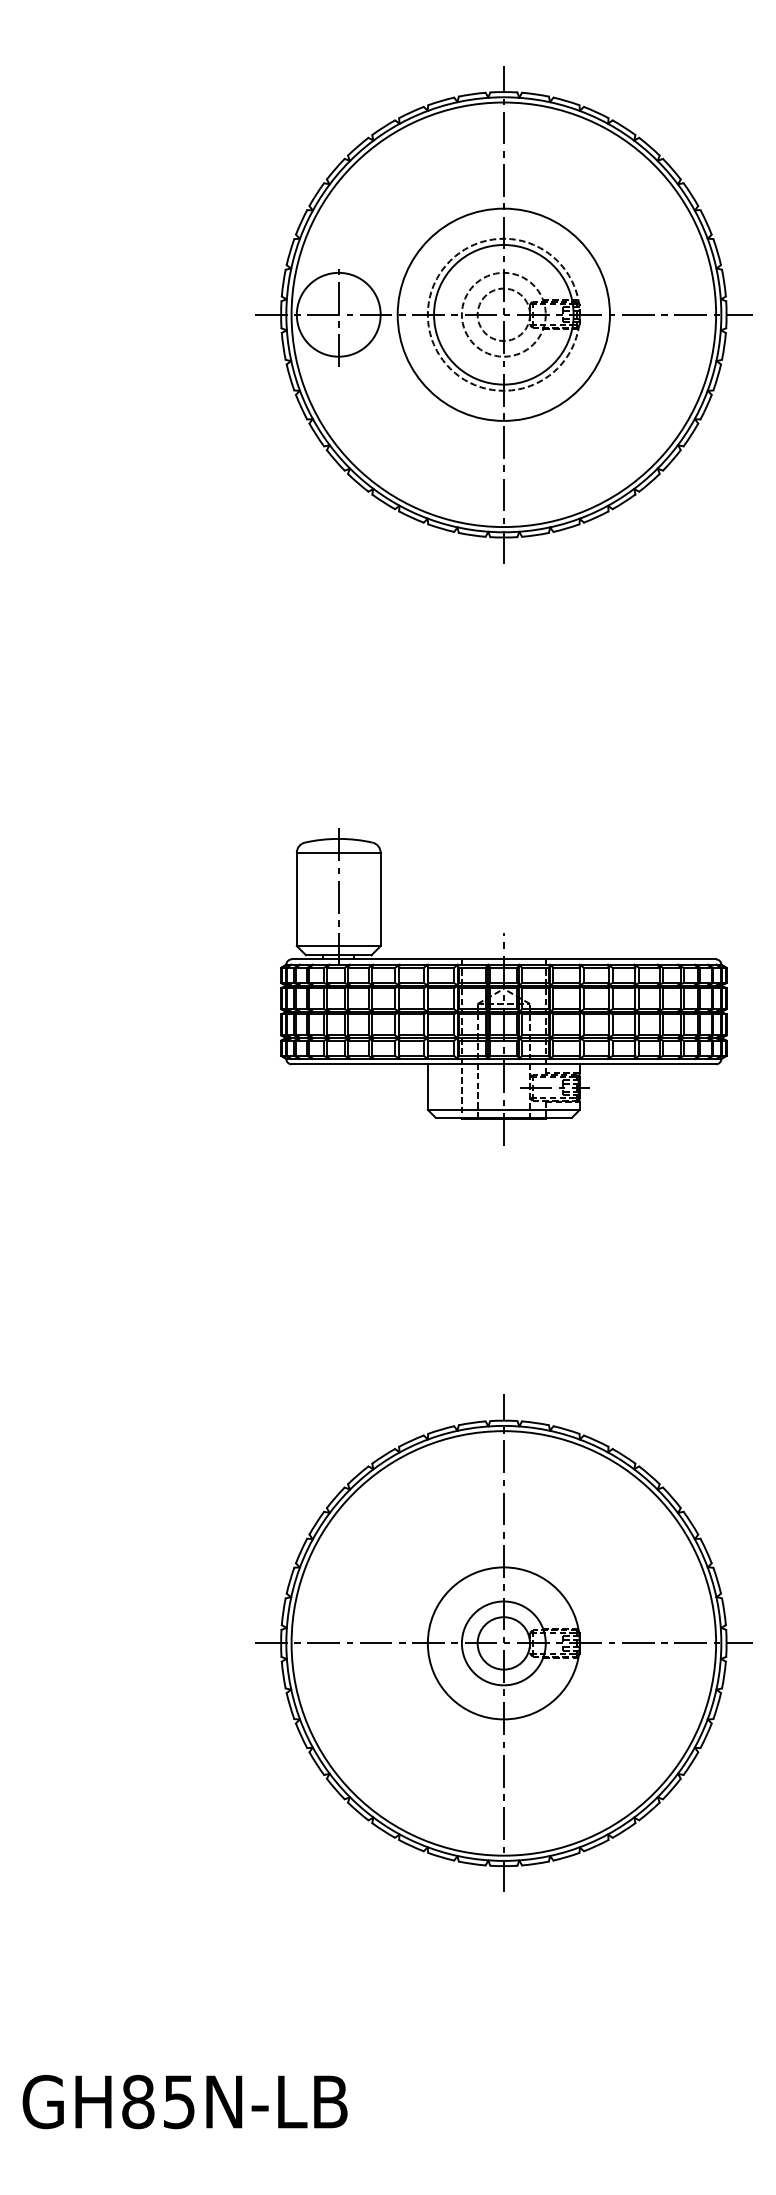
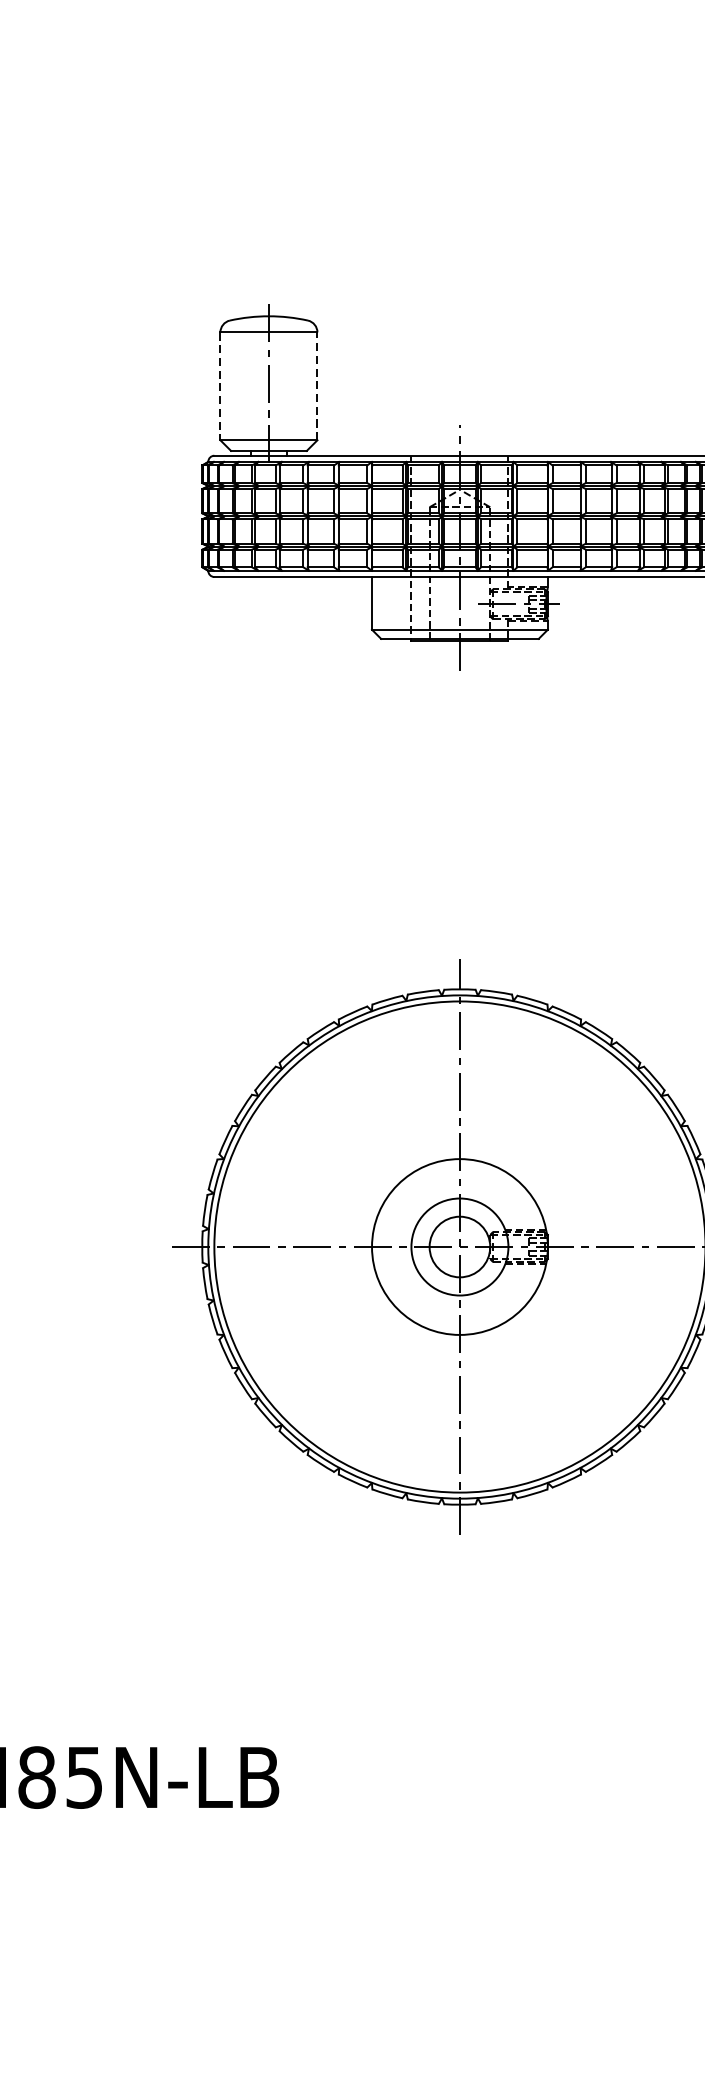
line: (296, 899) -> (220, 386), solid -> dashed
line: (380, 899) -> (317, 386), solid -> dashed

